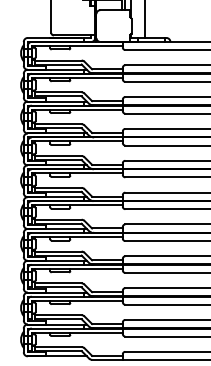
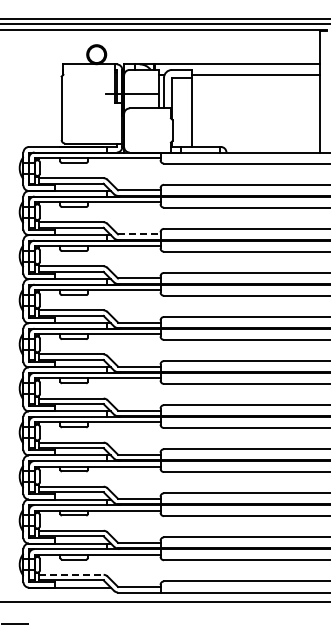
line: (107, 101) -> (139, 234), solid -> dashed
line: (59, 346) -> (72, 574), solid -> dashed

